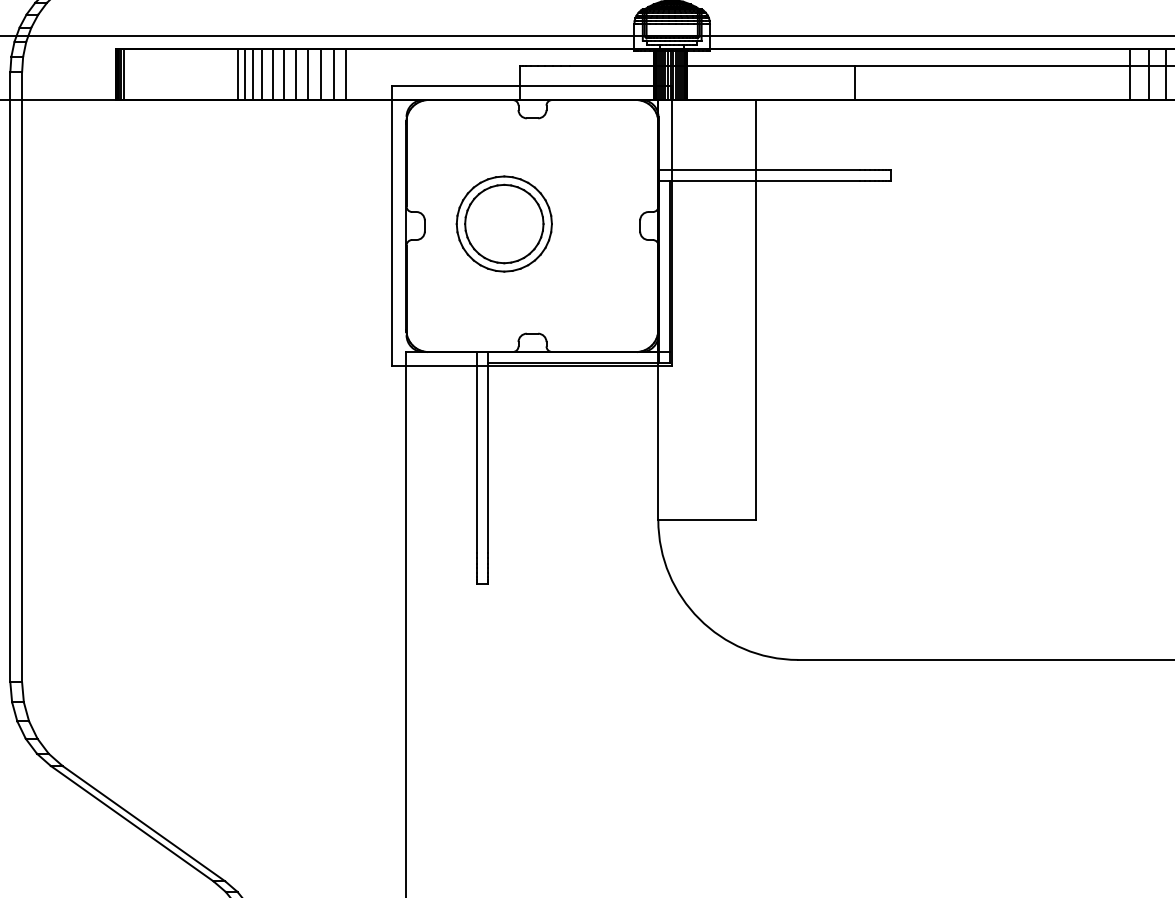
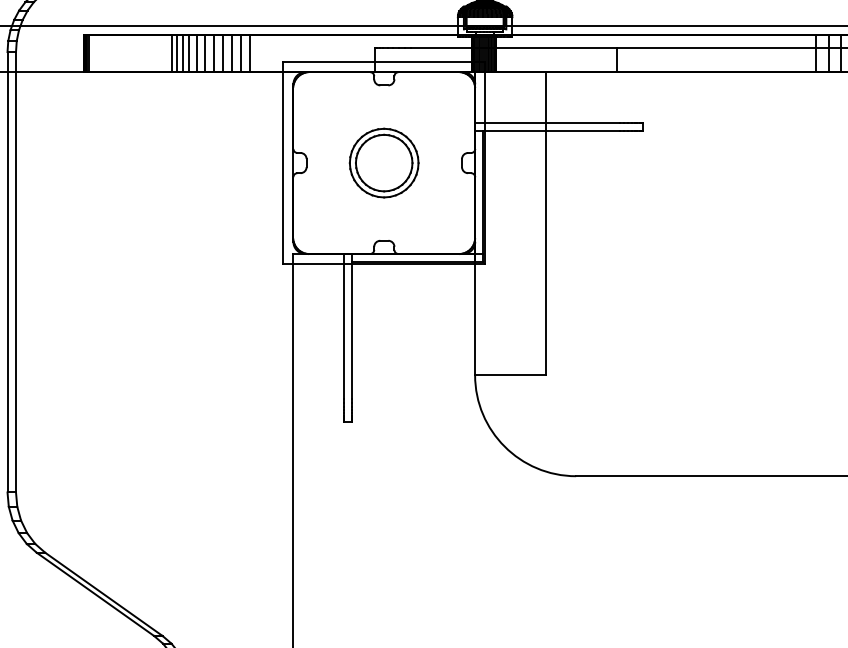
part: (503, 223) -> (383, 162), moved

